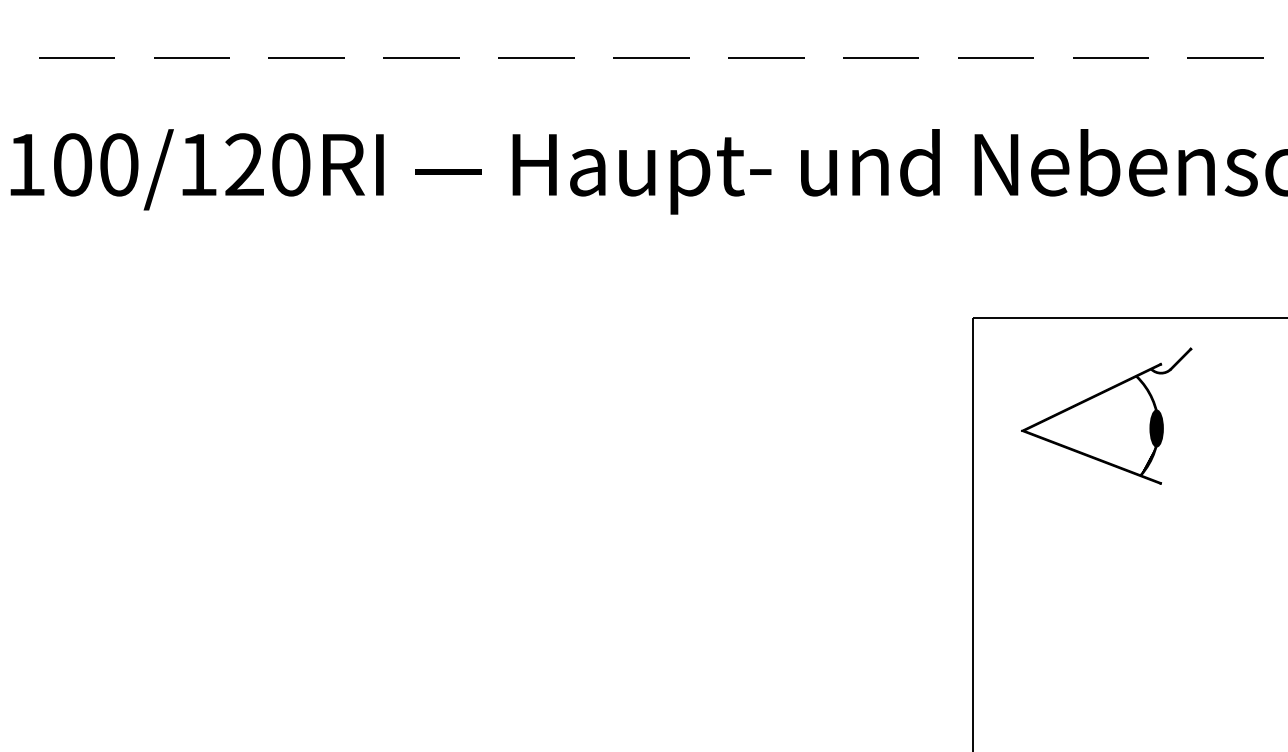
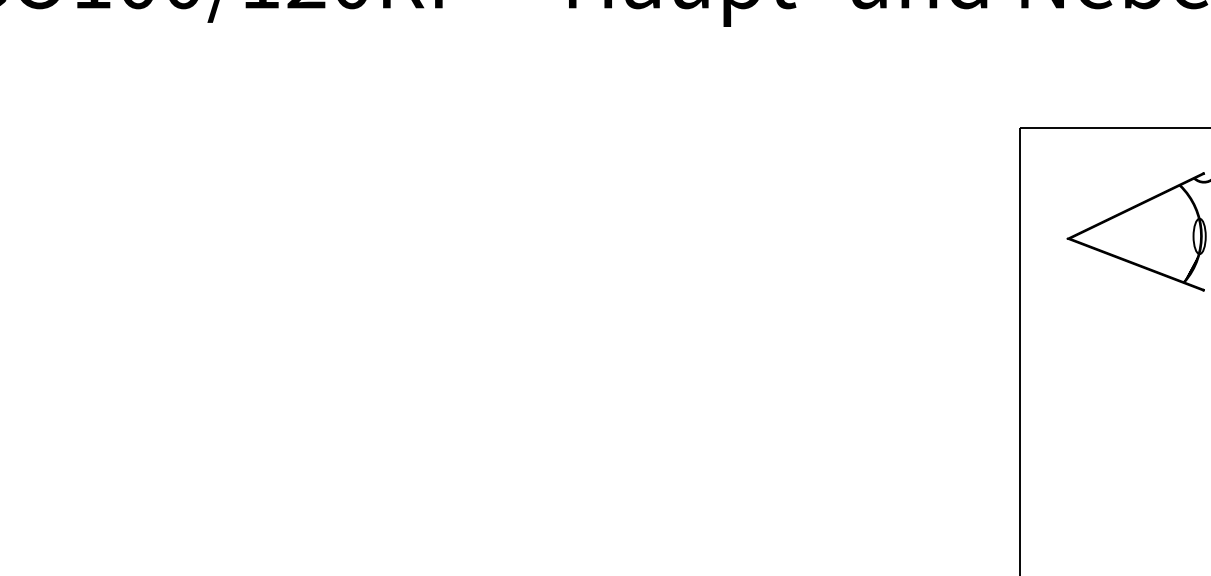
fill: (1156, 428) -> (1199, 236), removed

